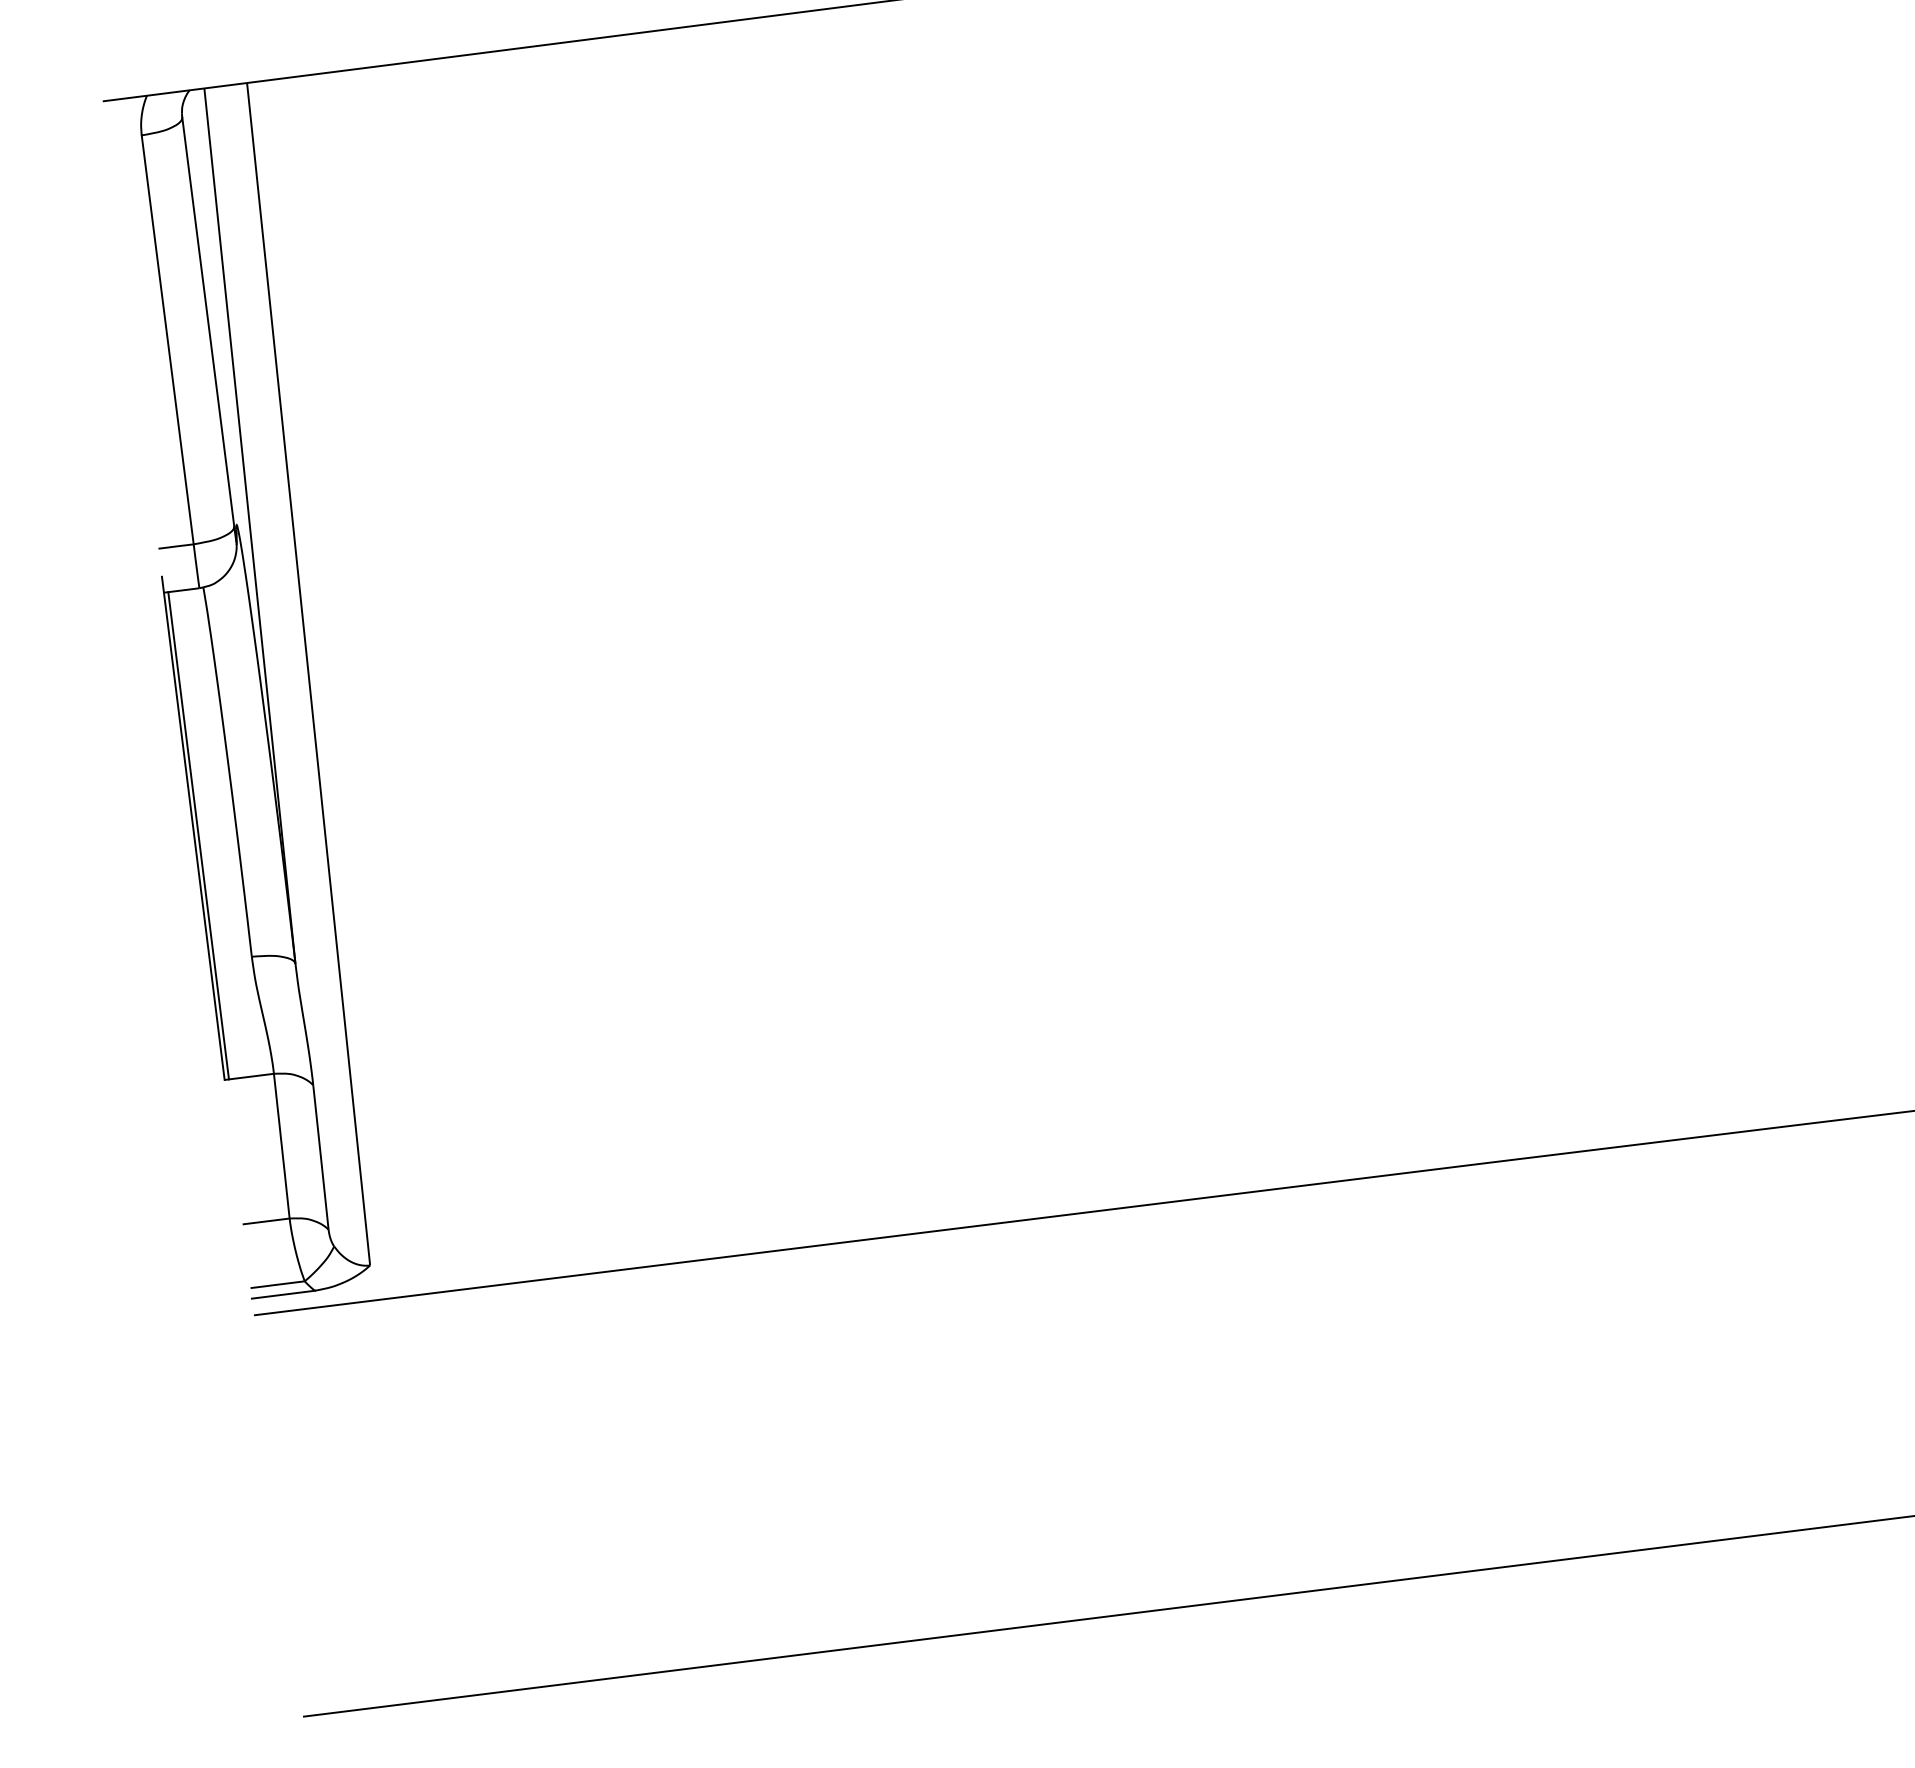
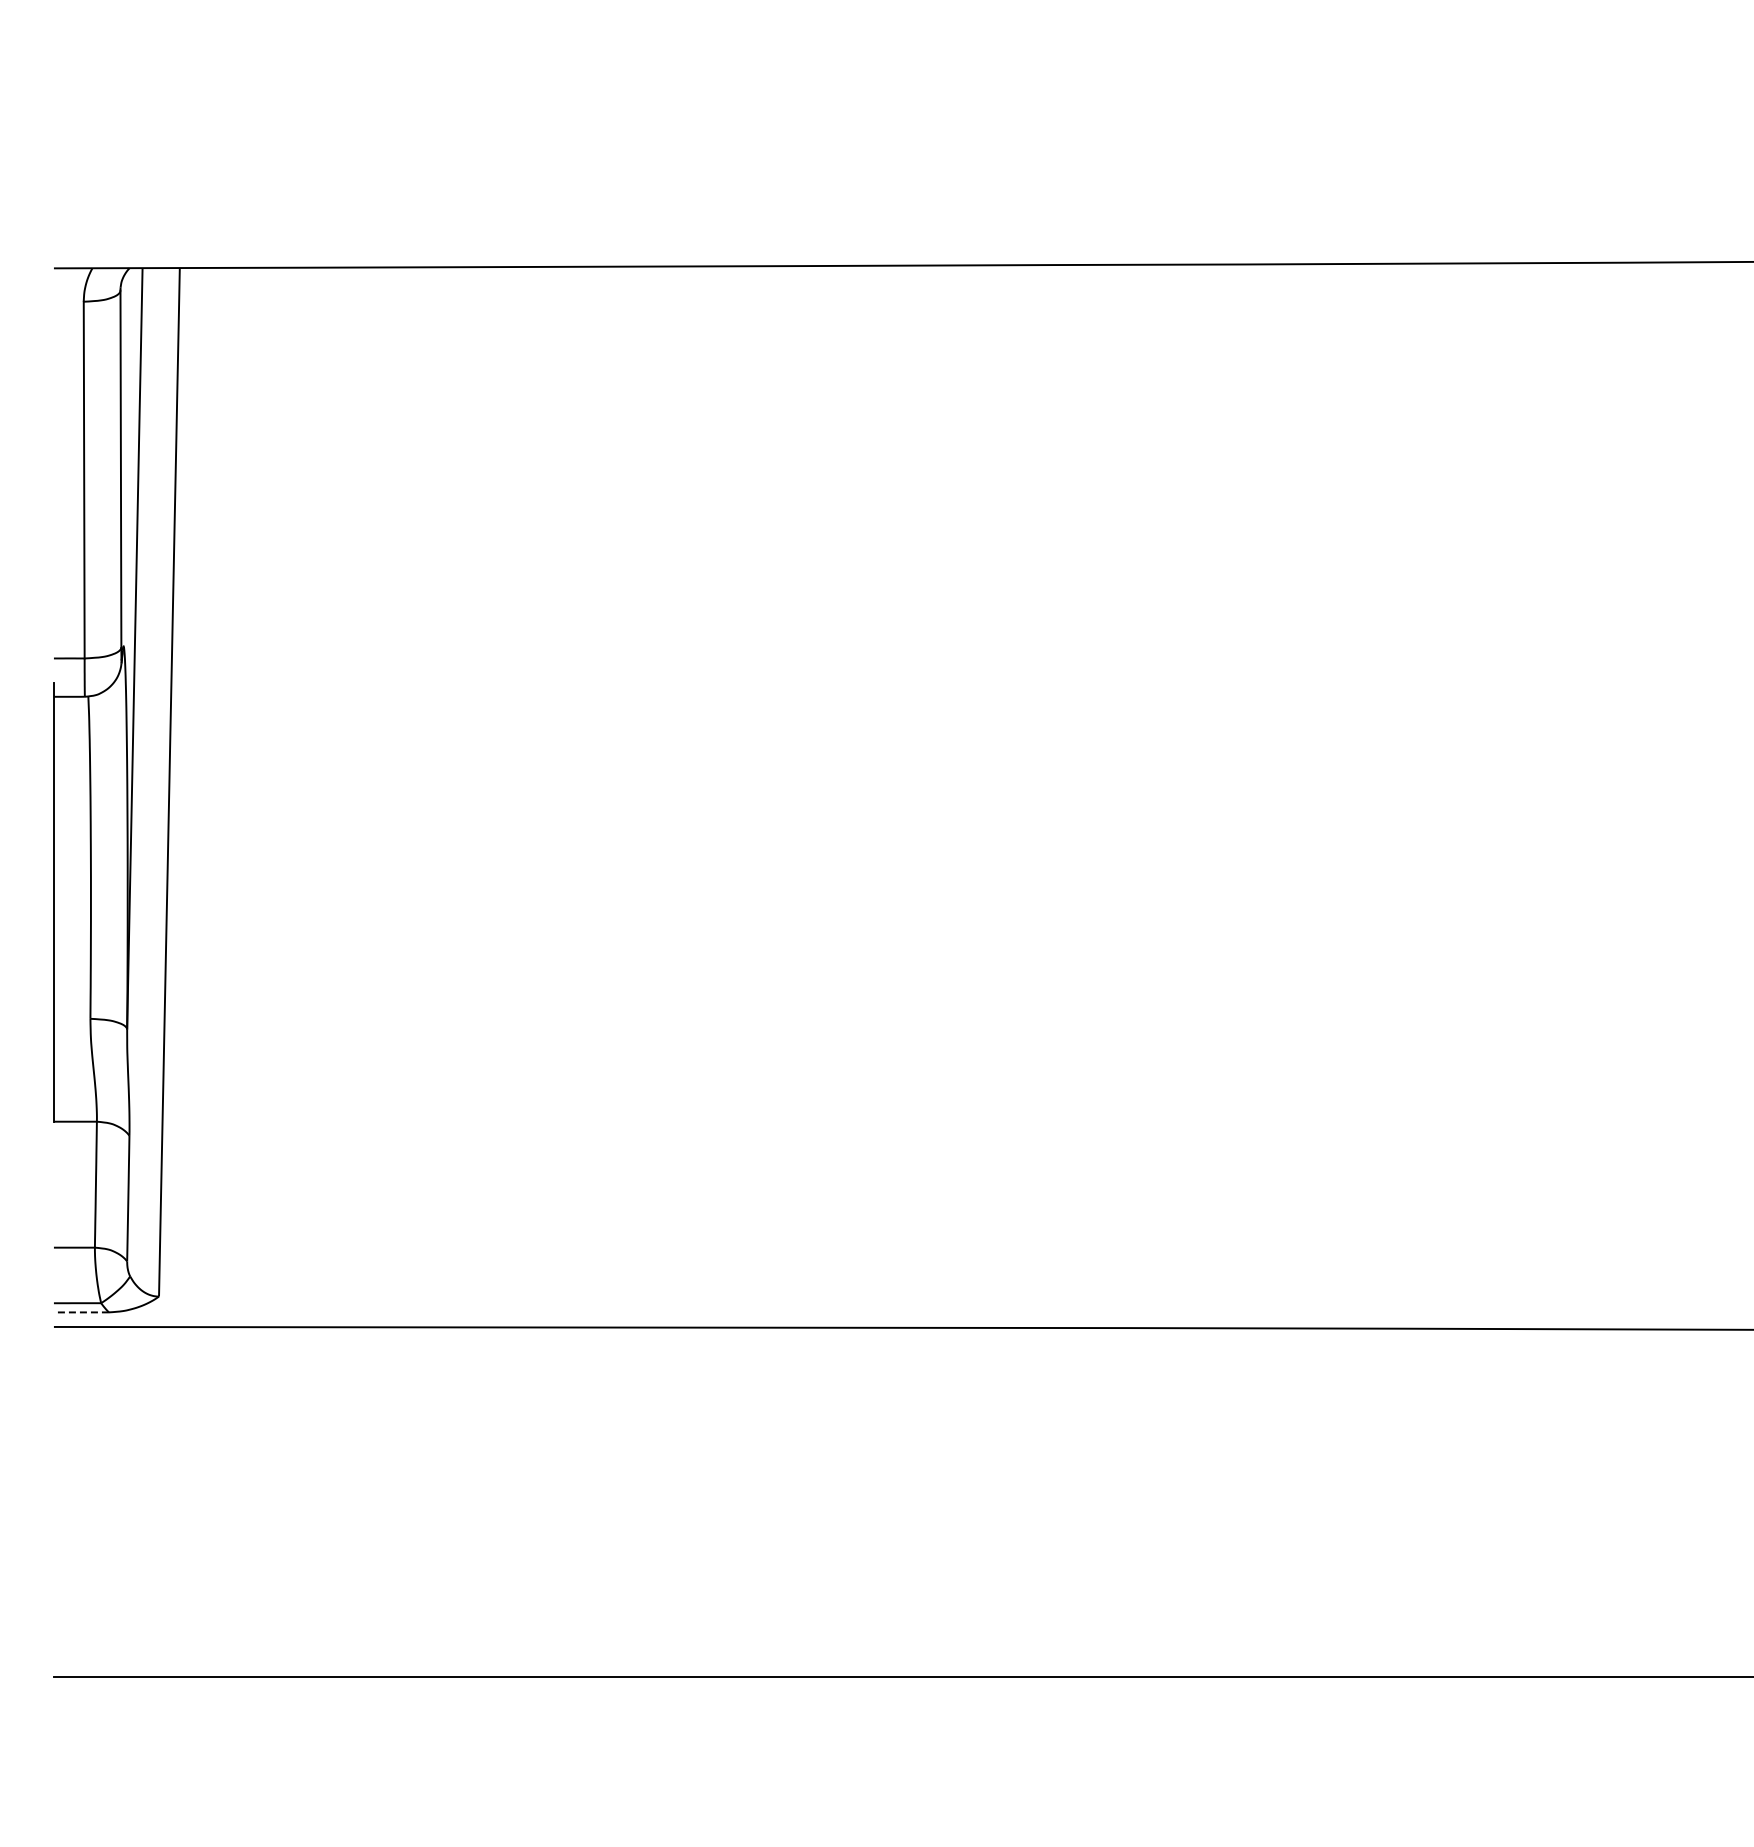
line: (198, 834) -> (57, 908), removed
line: (282, 1294) -> (80, 1312), solid -> dashed

